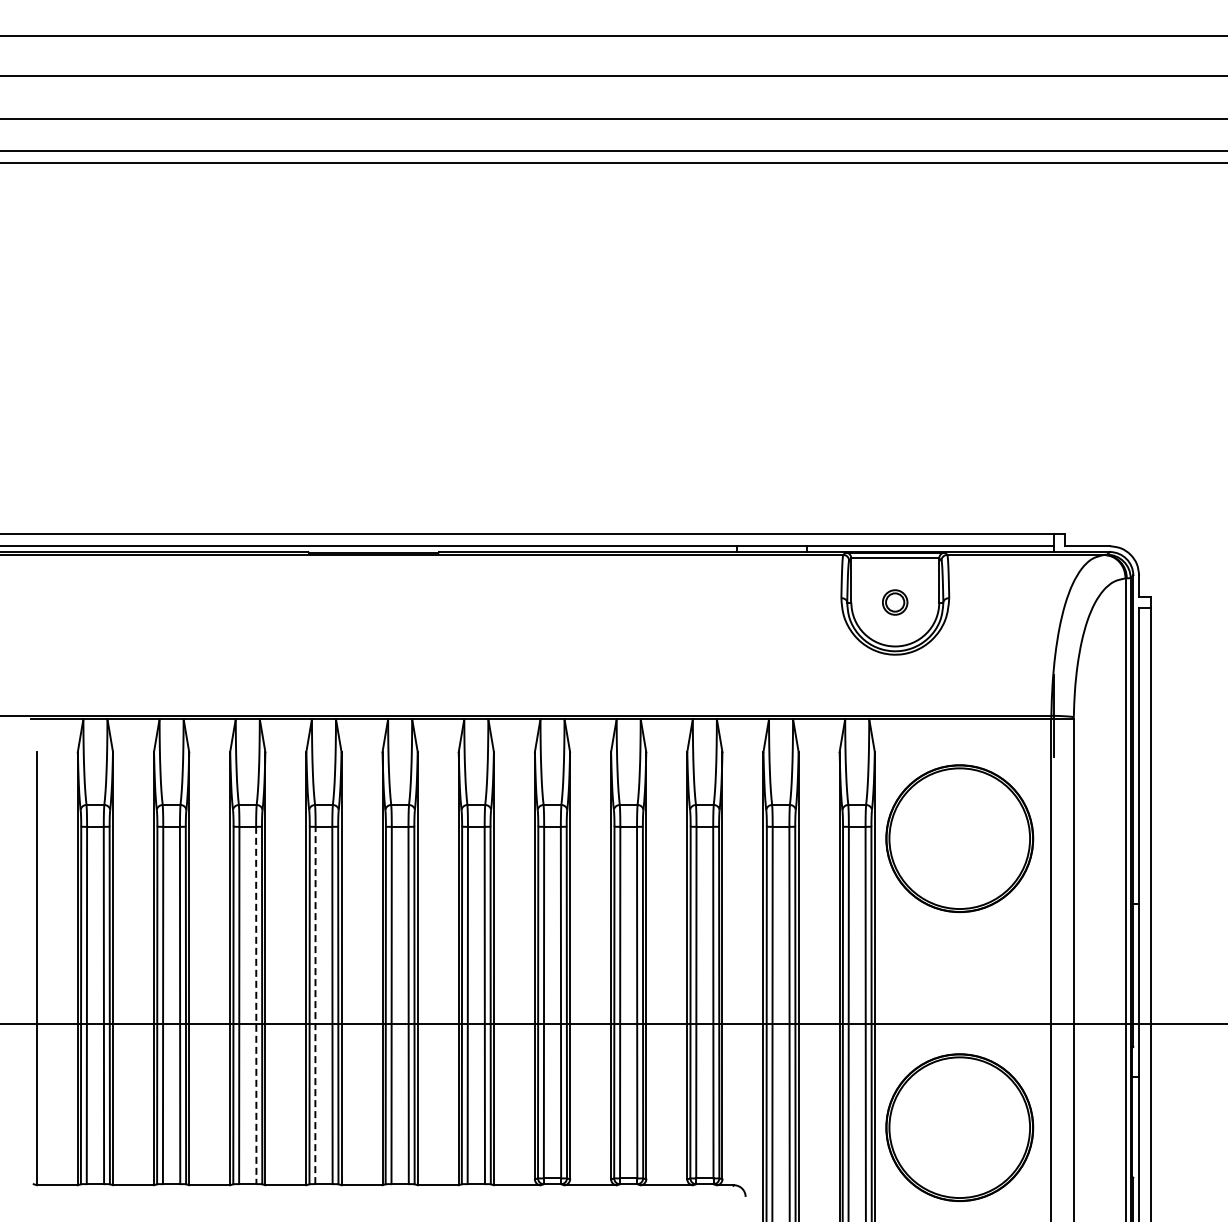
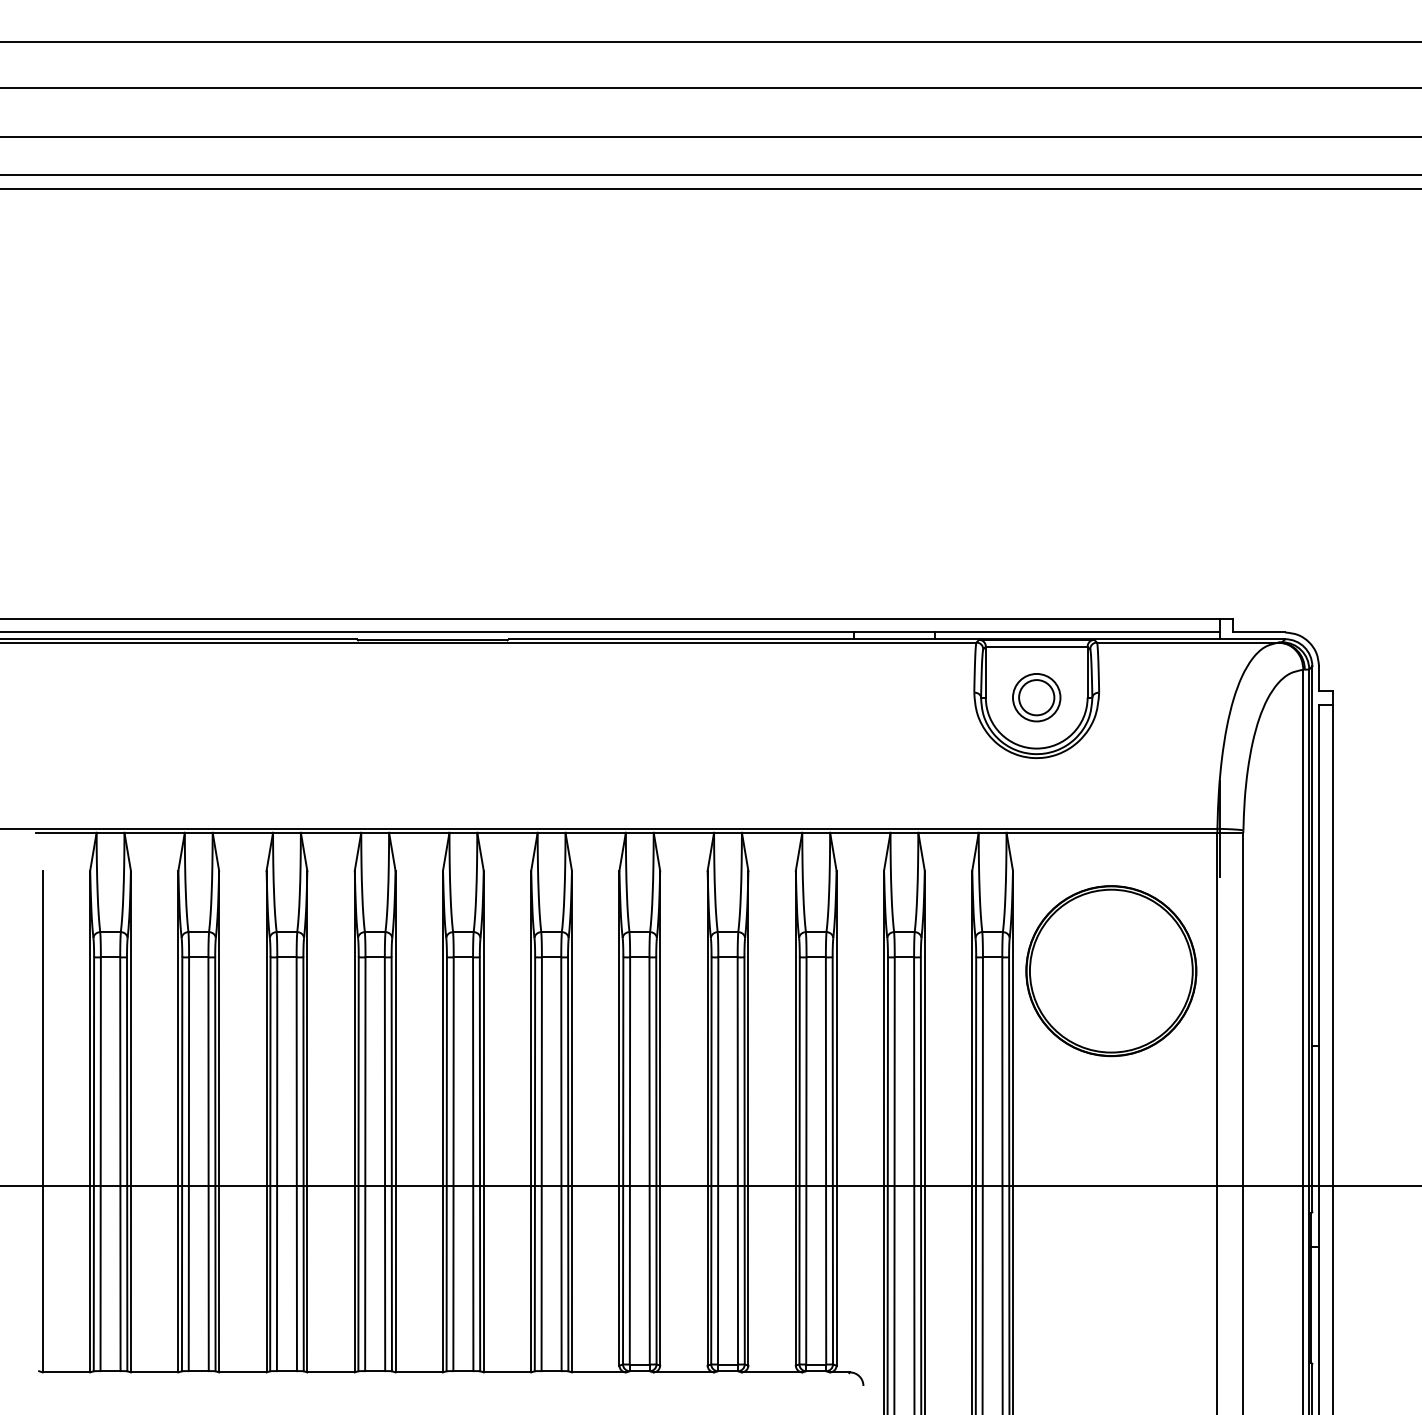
part: (894, 602) -> (1035, 697), size x1.67
line: (256, 1005) -> (297, 1164), dashed -> solid
line: (315, 1005) -> (365, 1164), dashed -> solid
part: (959, 1127) -> (1111, 1305), removed

